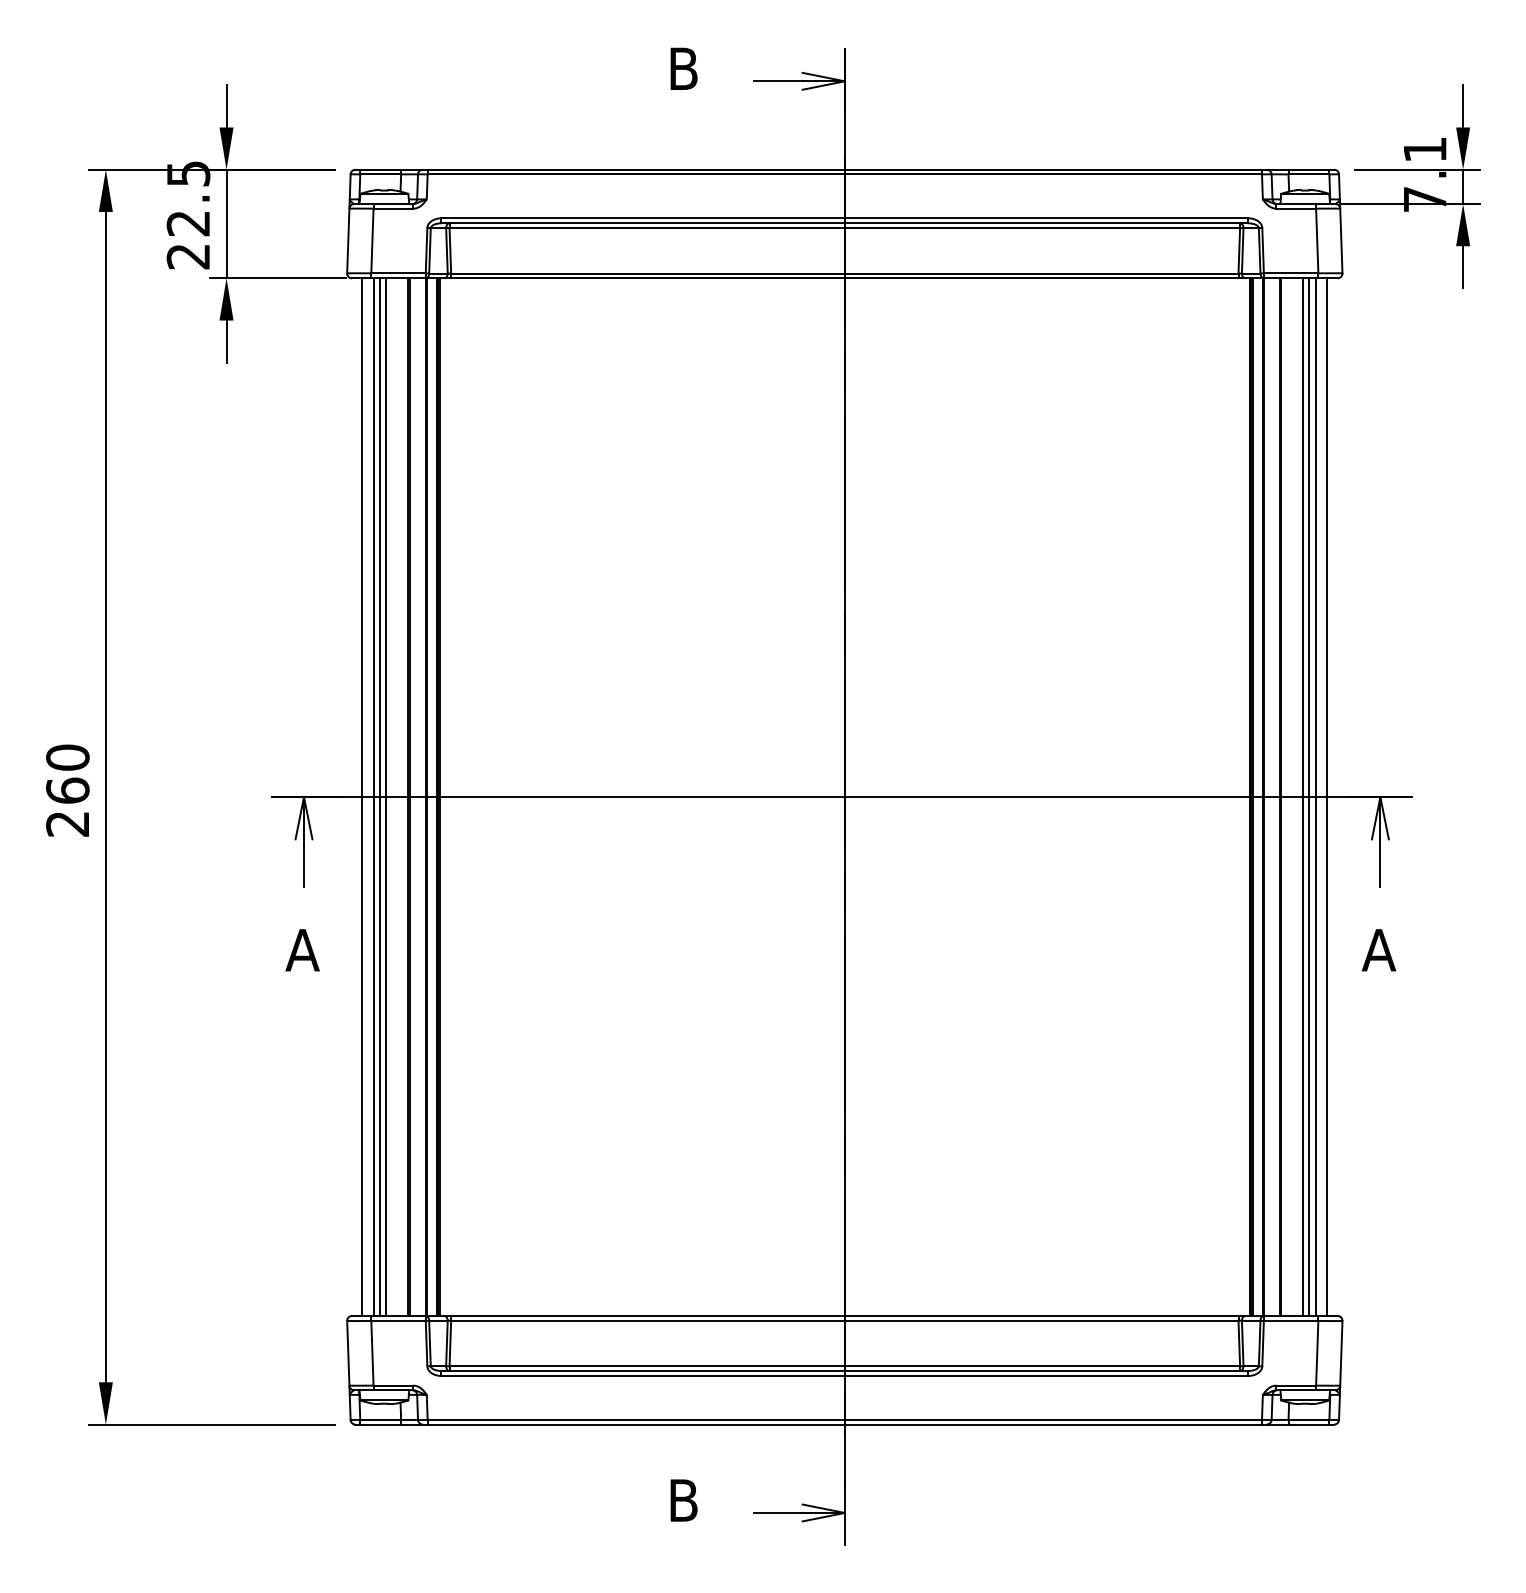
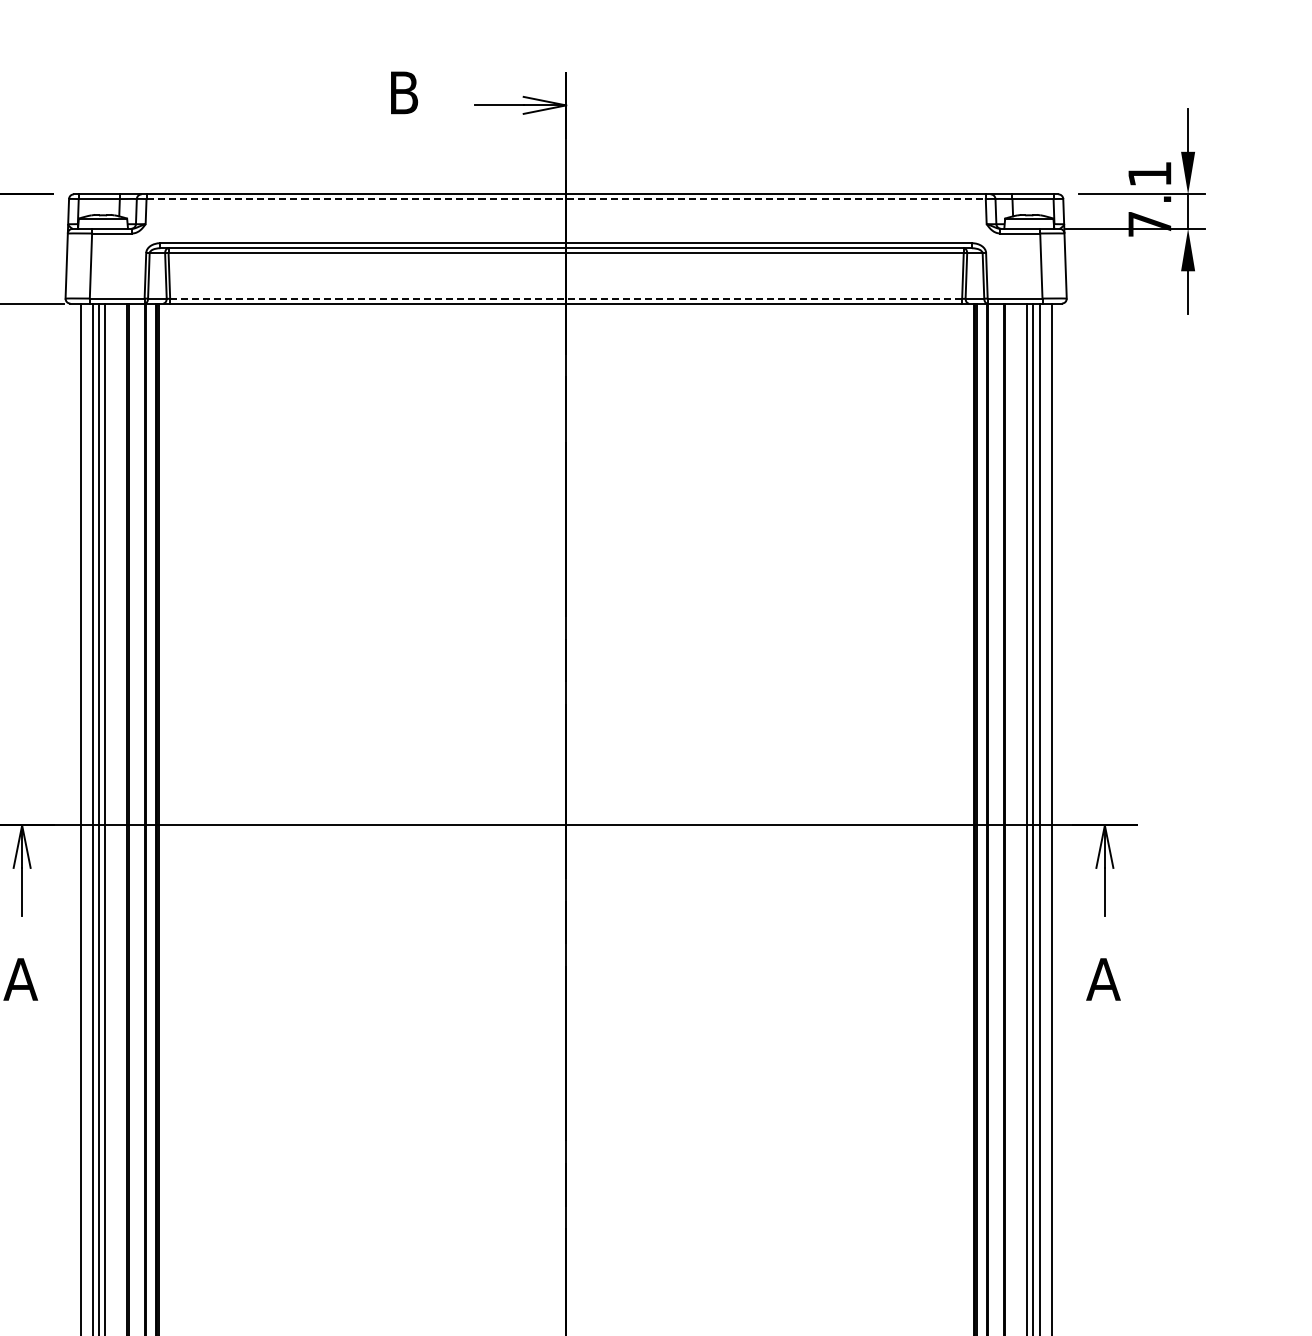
line: (845, 174) -> (566, 199), solid -> dashed
line: (844, 273) -> (565, 298), solid -> dashed

